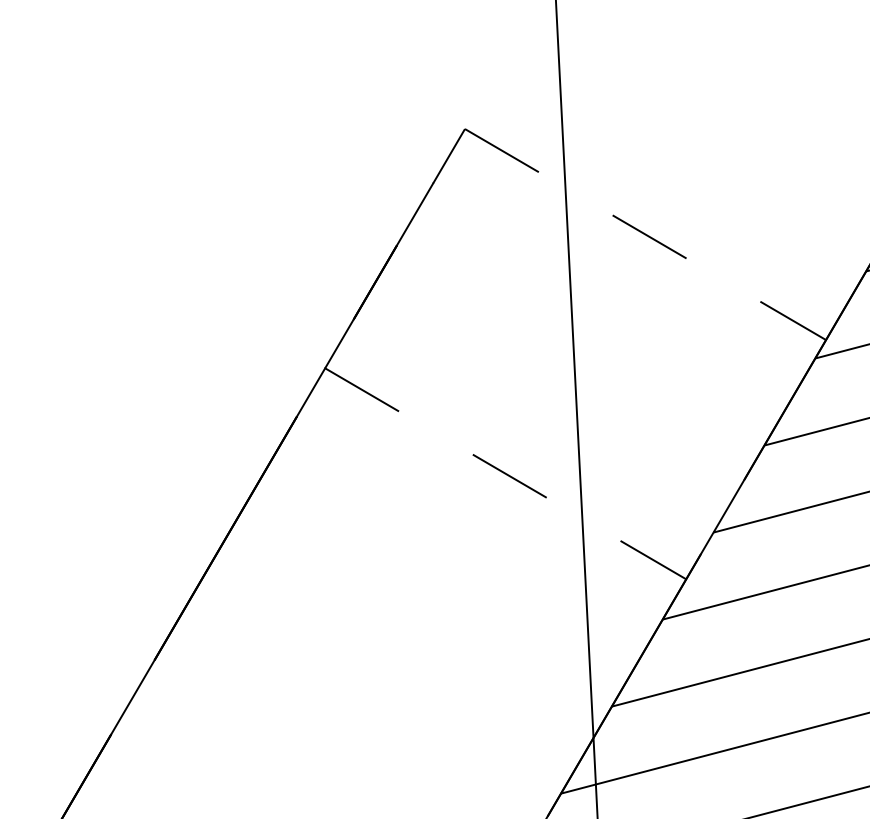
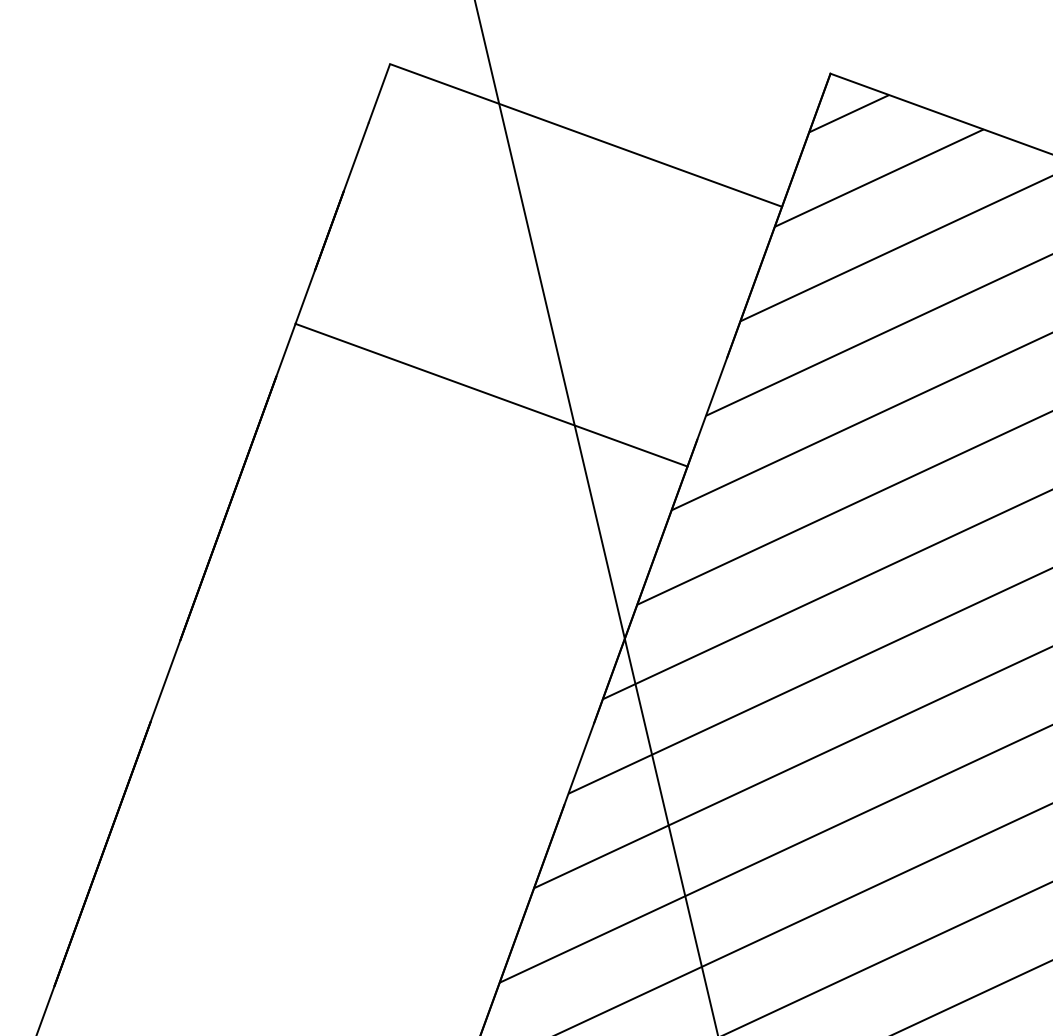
line: (645, 234) -> (586, 135), dashed -> solid
line: (505, 474) -> (491, 395), dashed -> solid

